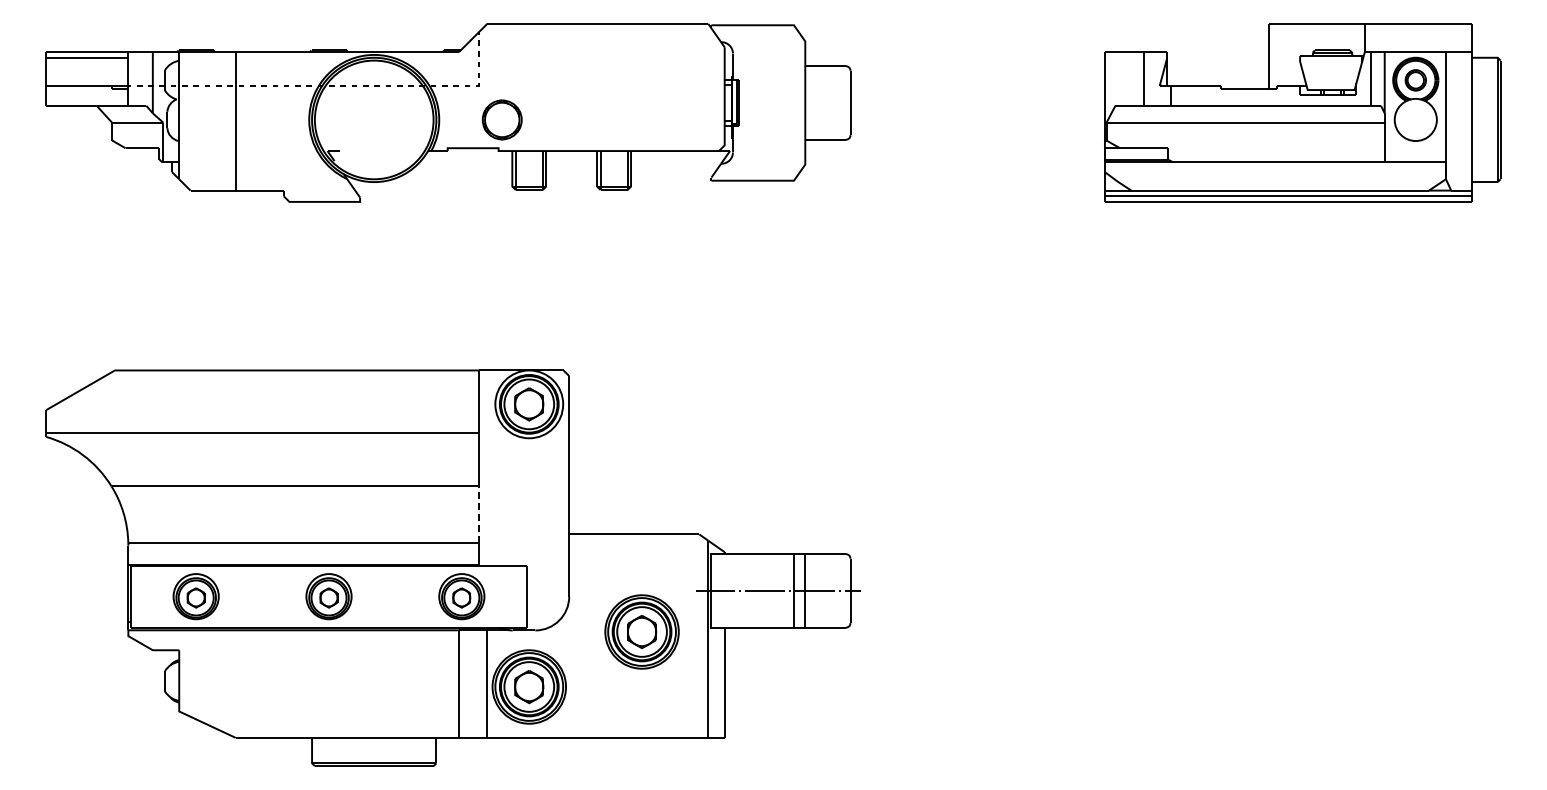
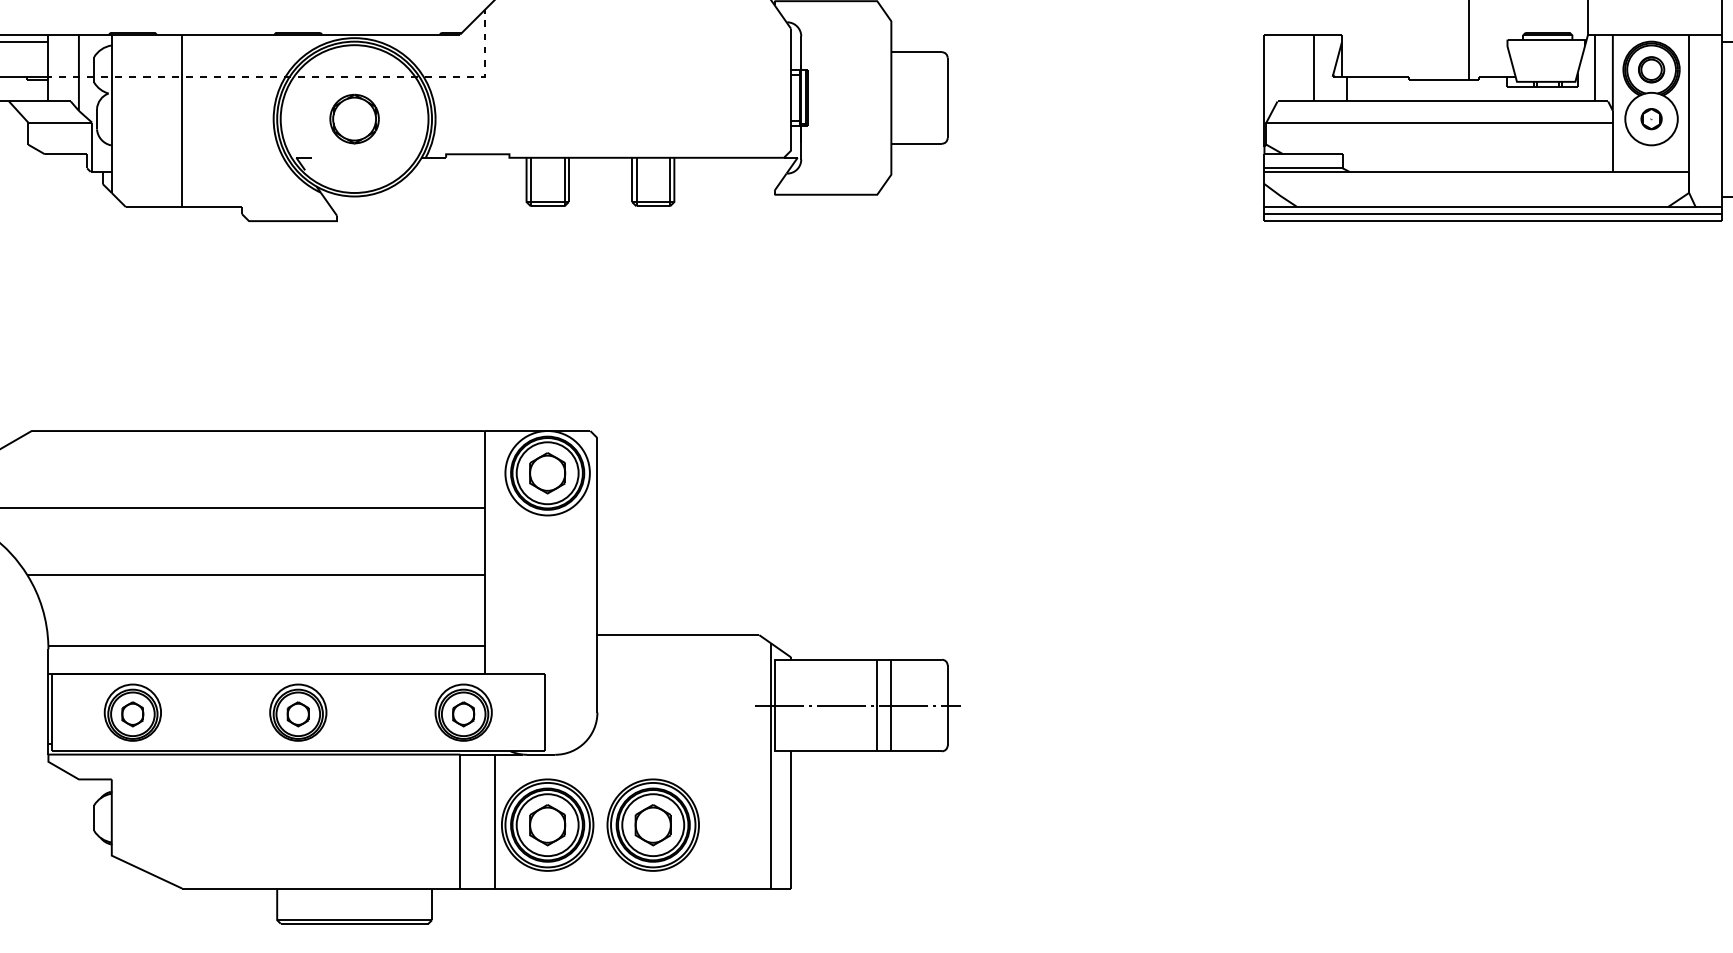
part: (502, 119) -> (354, 118), moved
part: (1415, 119) -> (1651, 118), added
line: (478, 514) -> (484, 610), dashed -> solid
part: (641, 631) -> (652, 824), moved

